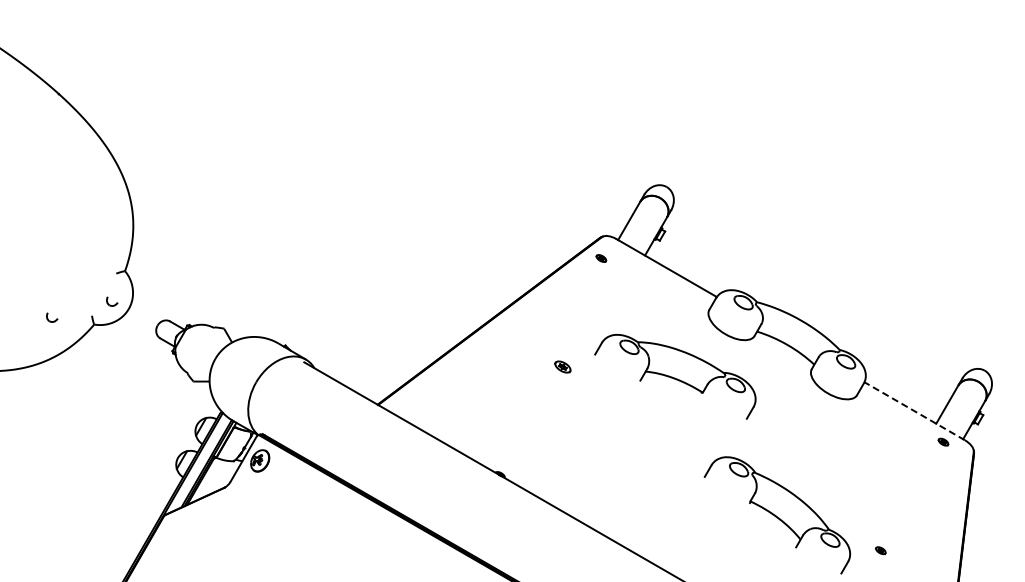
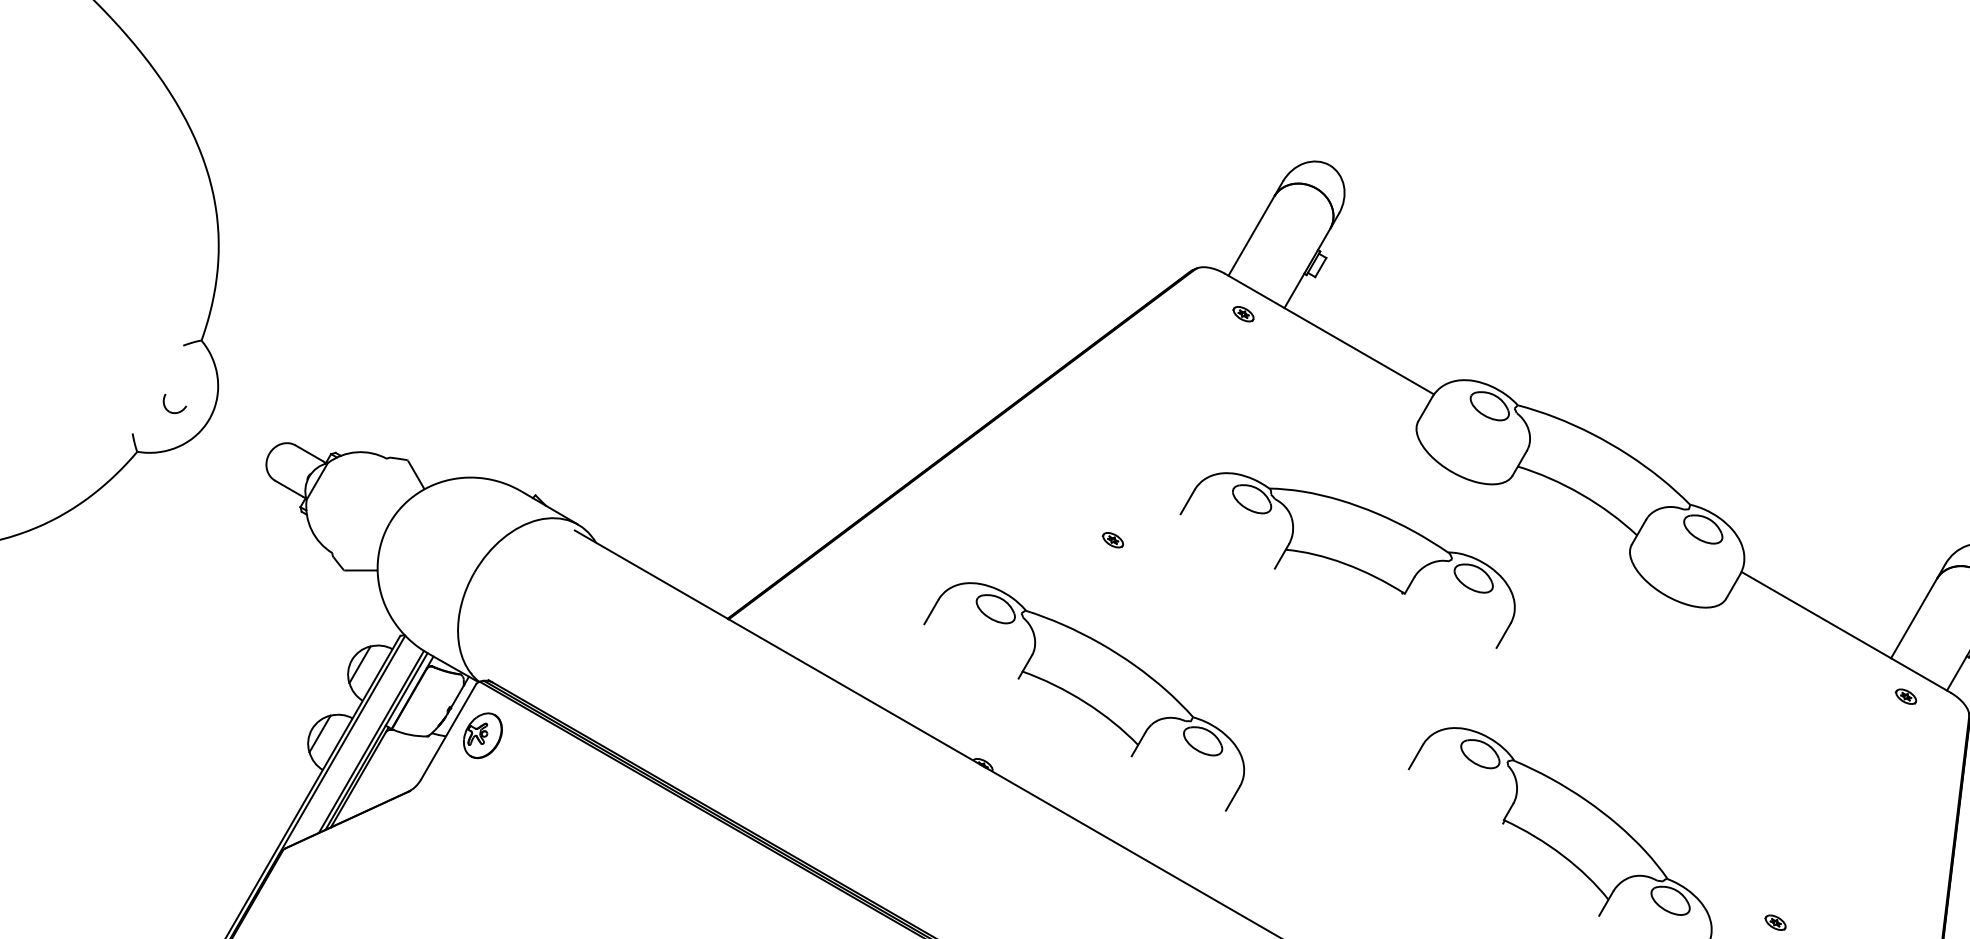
part: (601, 258) -> (1243, 314), moved
part: (52, 317) -> (50, 437), removed
part: (562, 366) -> (1112, 539), size x0.62
line: (914, 411) -> (1845, 632), dashed -> solid
part: (548, 441) -> (1083, 695), added

